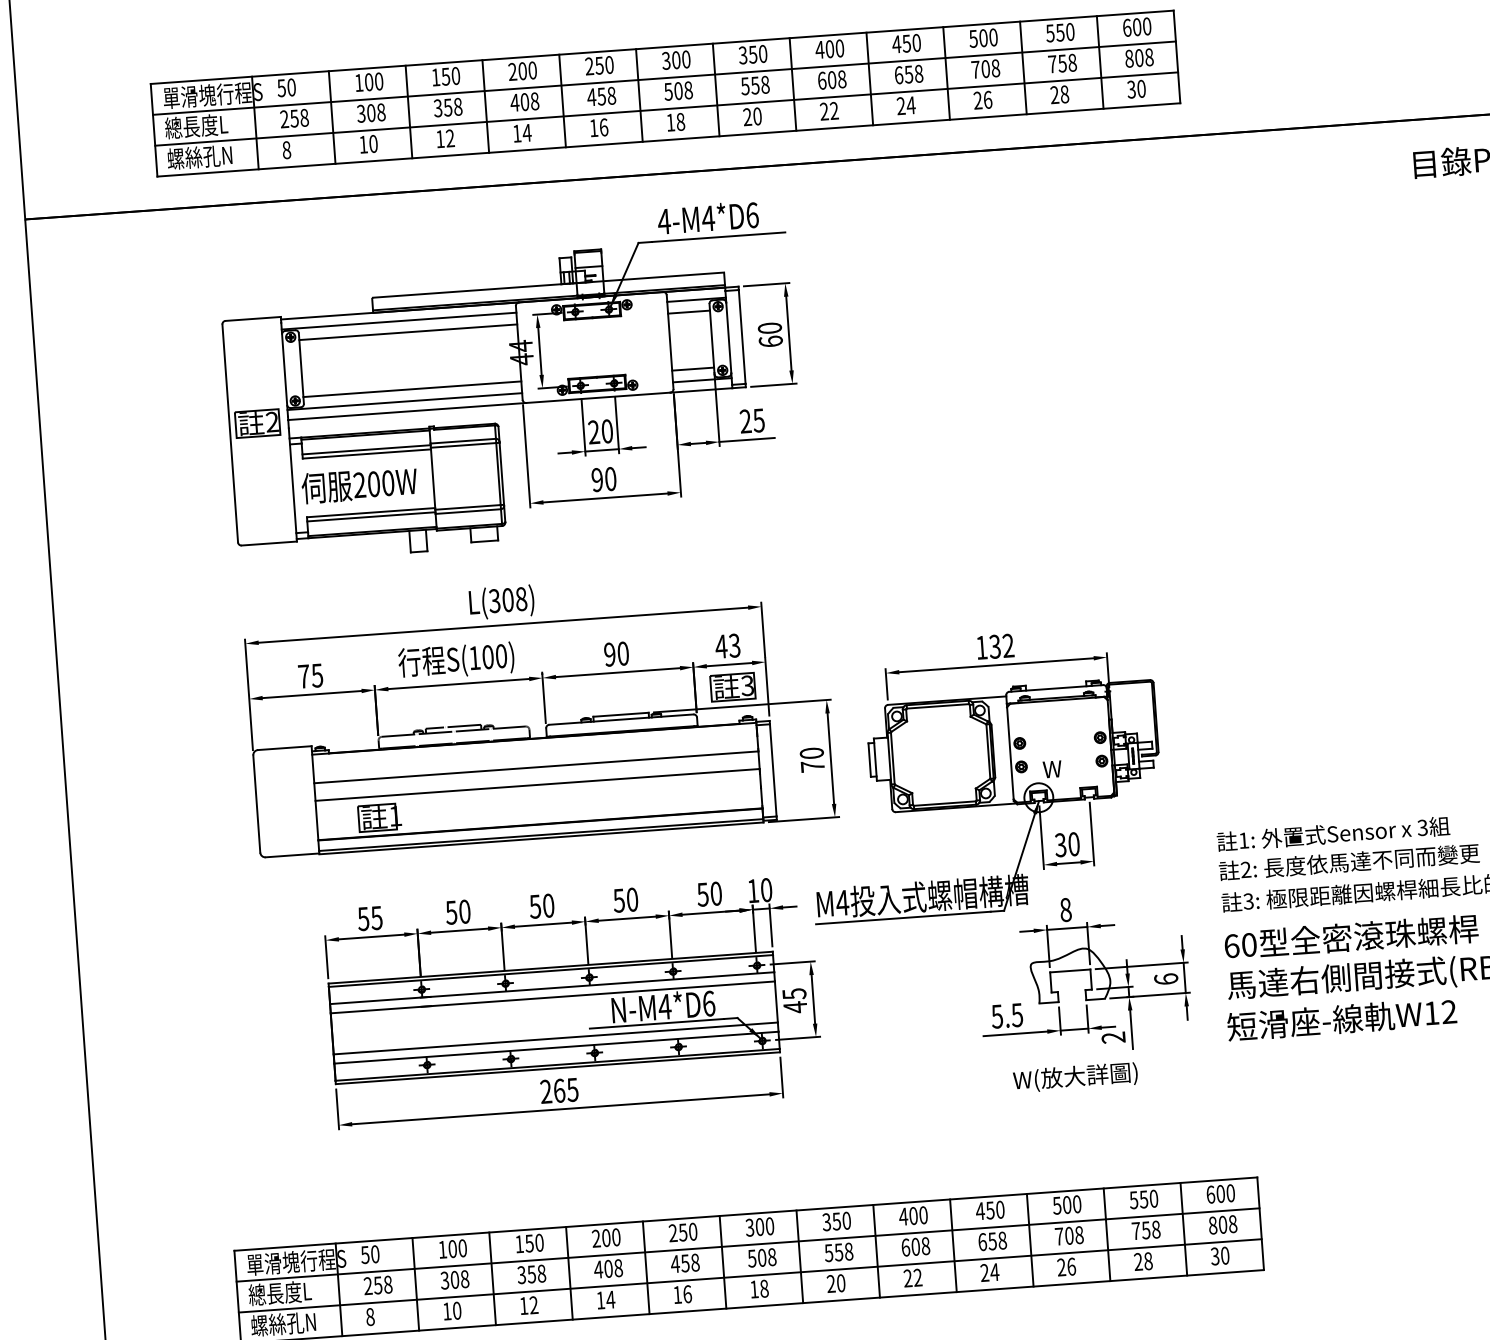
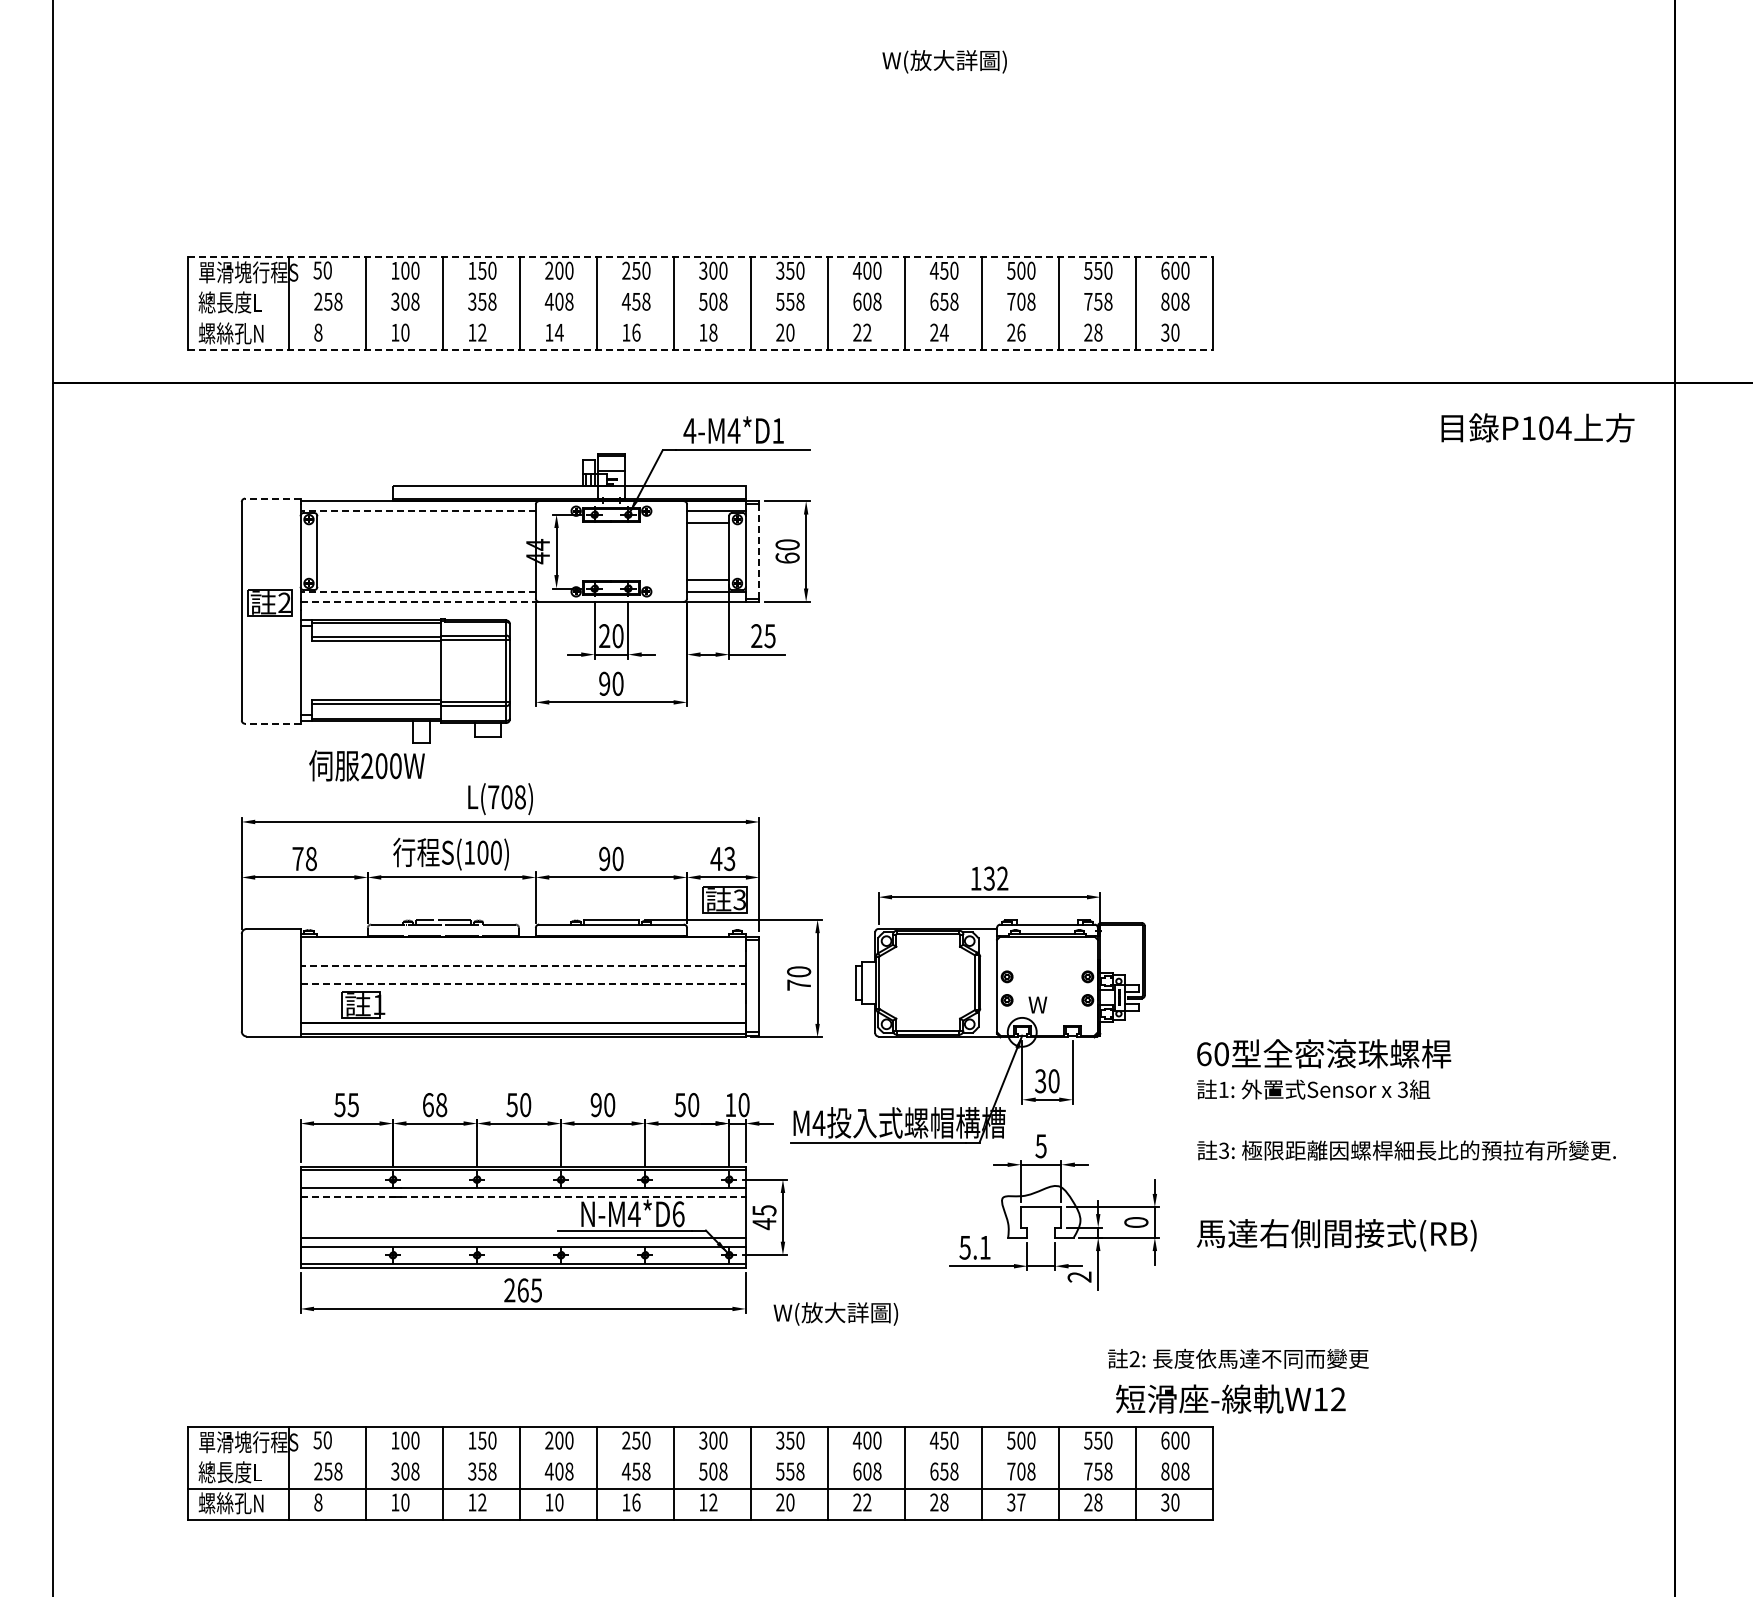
line: (662, 46) -> (700, 256), solid -> dashed
line: (664, 77) -> (700, 287), removed
line: (666, 108) -> (700, 318), removed
line: (669, 139) -> (700, 349), solid -> dashed
text: (752, 214) -> (778, 430), 4-M4*D6 -> 4-M4*D1
line: (252, 318) -> (272, 498), solid -> dashed
line: (399, 321) -> (418, 511), solid -> dashed
line: (408, 331) -> (426, 522), removed
line: (742, 336) -> (759, 551), solid -> dashed
line: (412, 389) -> (426, 580), removed
line: (405, 401) -> (418, 591), solid -> dashed
line: (407, 411) -> (420, 601), solid -> dashed
text: (358, 484) -> (366, 765), moved
line: (268, 543) -> (272, 723), solid -> dashed
text: (494, 601) -> (493, 797), L(308) -> L(708)
text: (316, 675) -> (310, 858), 75 -> 78
line: (536, 767) -> (523, 966), solid -> dashed
line: (537, 784) -> (523, 983), solid -> dashed
text: (1349, 861) -> (1238, 1358), moved
text: (618, 901) -> (595, 1105), 50 -> 90
text: (1065, 910) -> (1040, 1146), 8 -> 5
text: (457, 912) -> (434, 1105), 50 -> 68
text: (1351, 936) -> (1324, 1053), moved
text: (1166, 978) -> (1136, 1221), 6 -> 0
line: (553, 997) -> (523, 1196), solid -> dashed
text: (1016, 1015) -> (984, 1247), 5.5 -> 5.1
text: (1341, 1018) -> (1230, 1398), moved
text: (1075, 1077) -> (835, 1313), moved
line: (748, 1244) -> (700, 1457), removed
text: (1066, 1267) -> (1016, 1502), 26 -> 37
text: (993, 1272) -> (943, 1502), 24 -> 28
text: (764, 1288) -> (713, 1502), 18 -> 12
text: (609, 1299) -> (558, 1502), 14 -> 10

